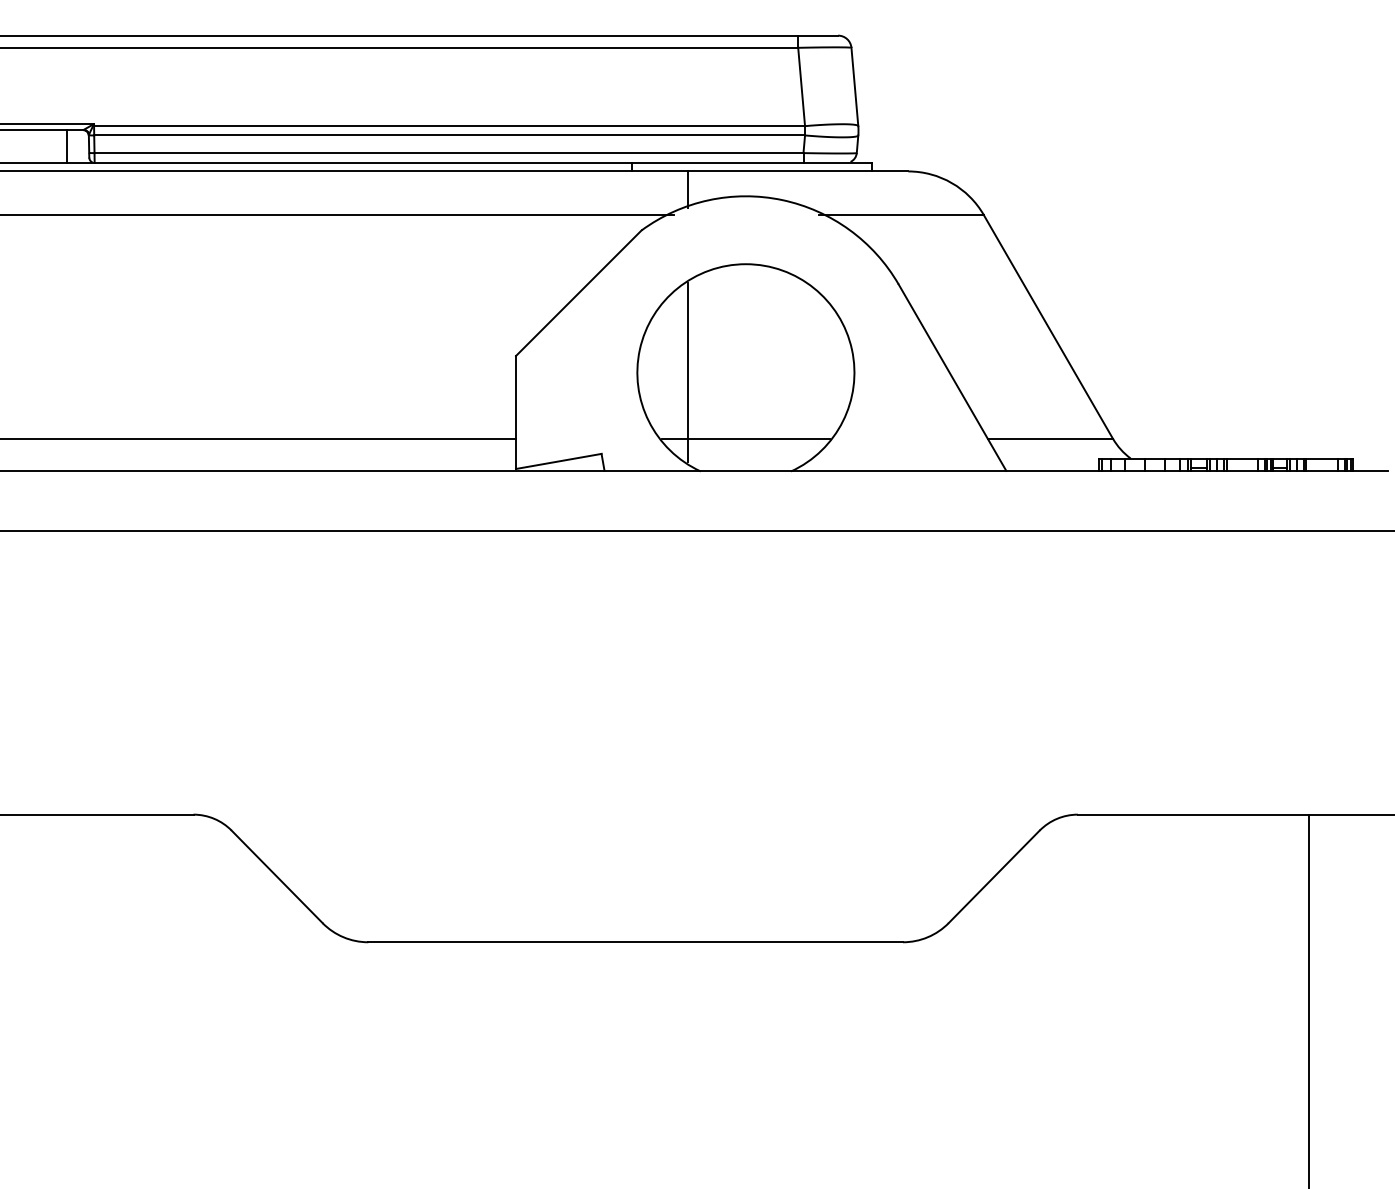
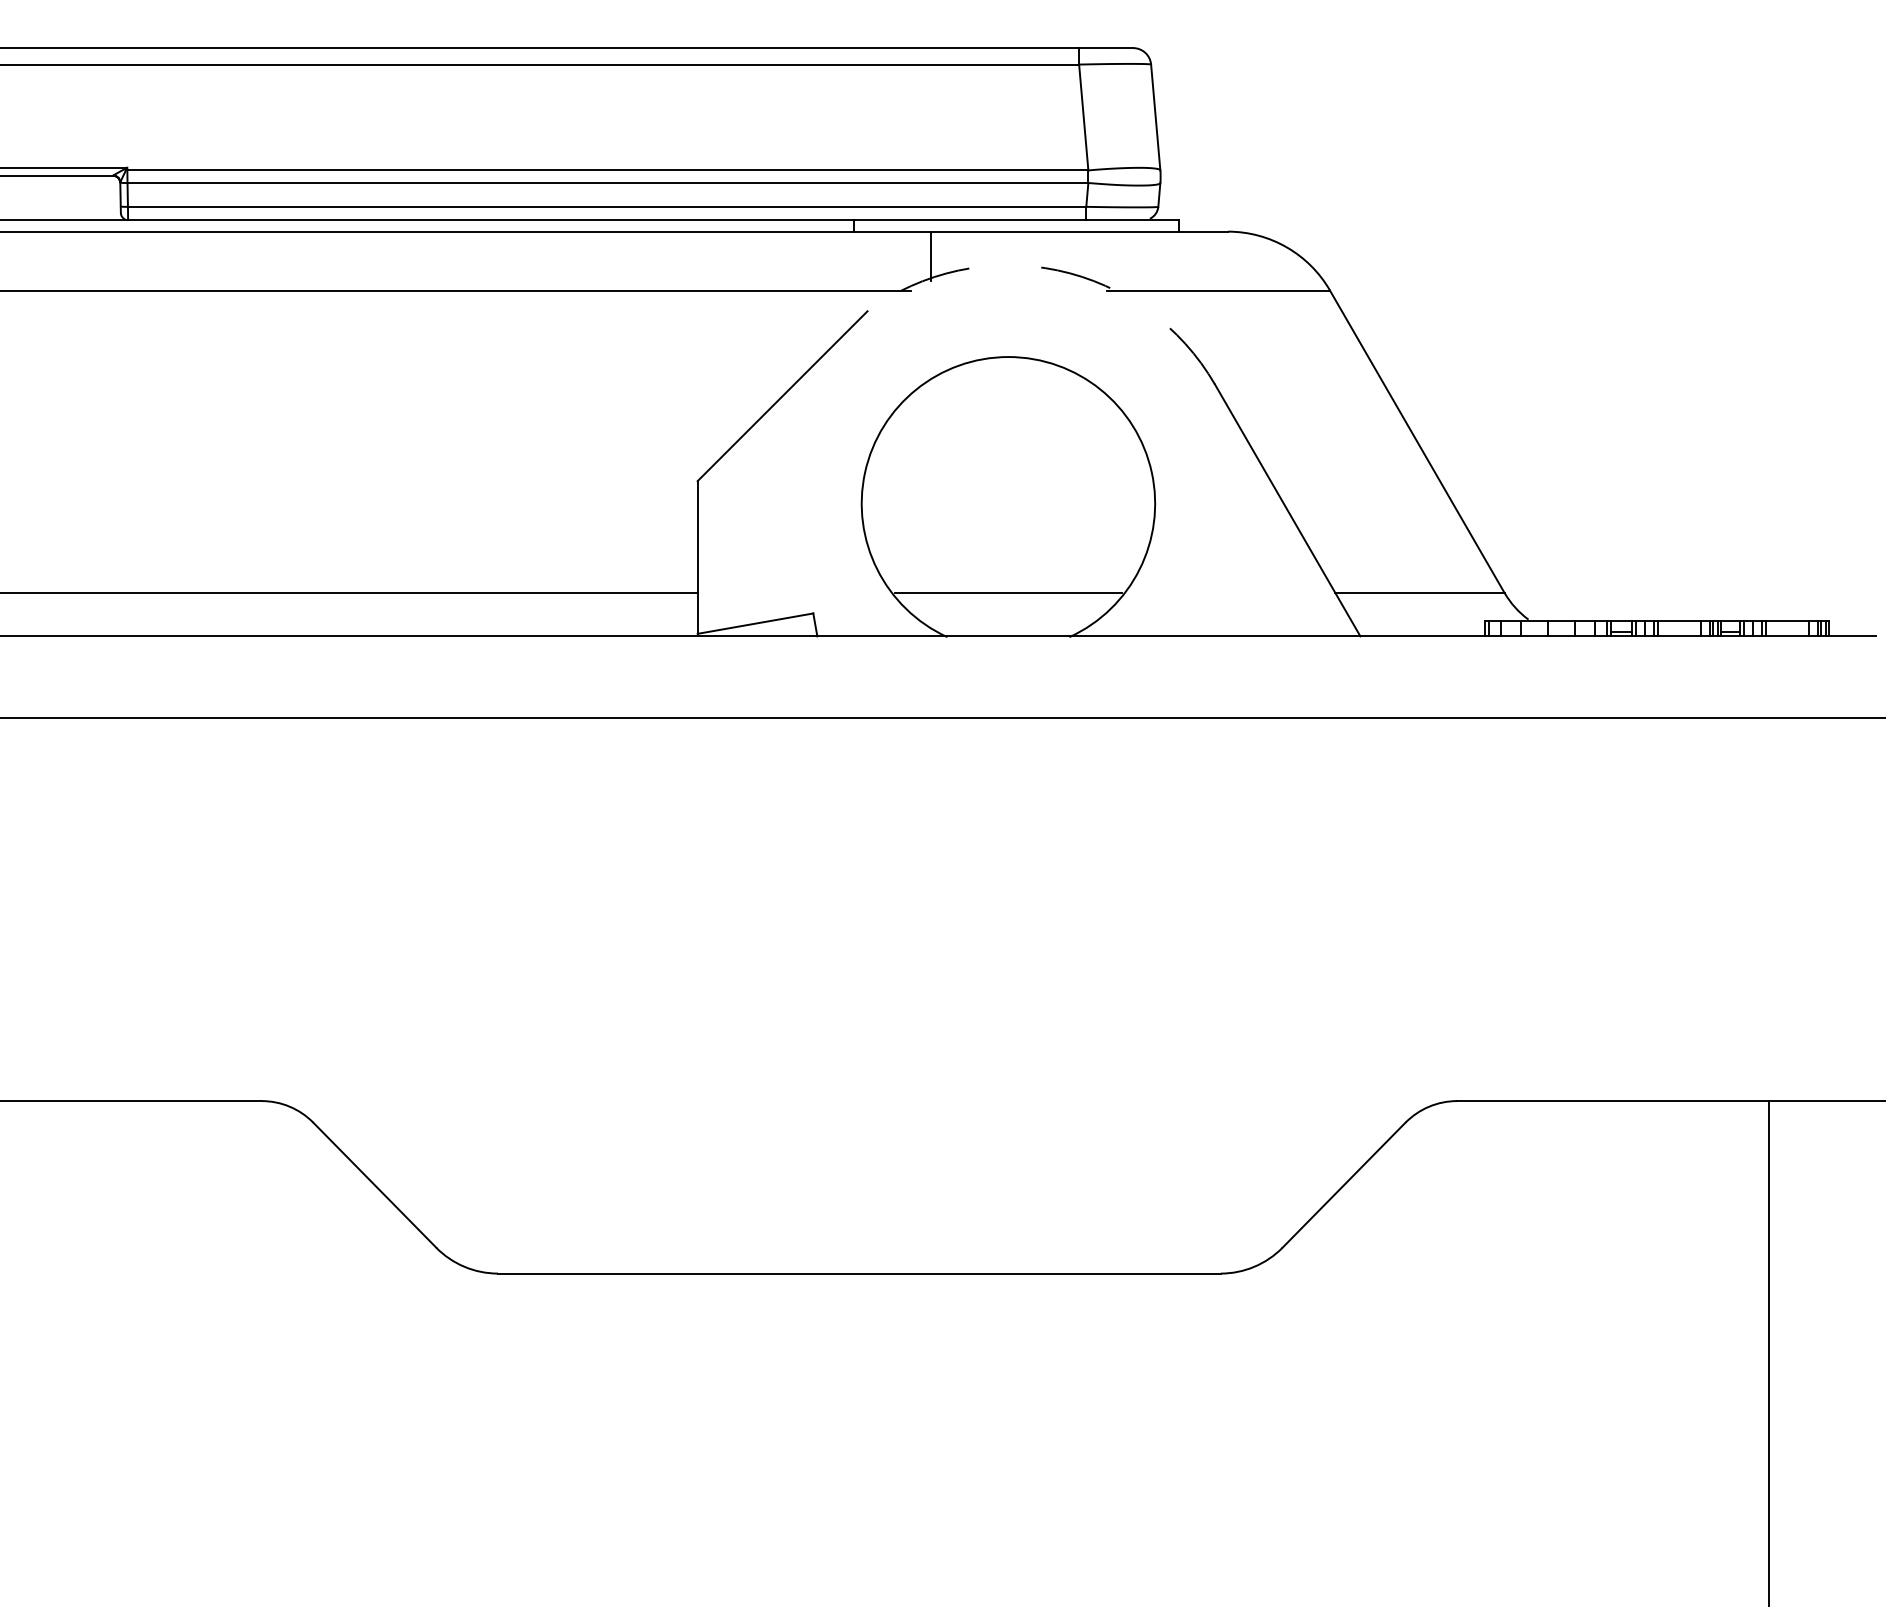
line: (67, 146) -> (91, 197), removed
arc: (782, 200) -> (1057, 270), solid -> dashed
line: (688, 372) -> (930, 503), removed

